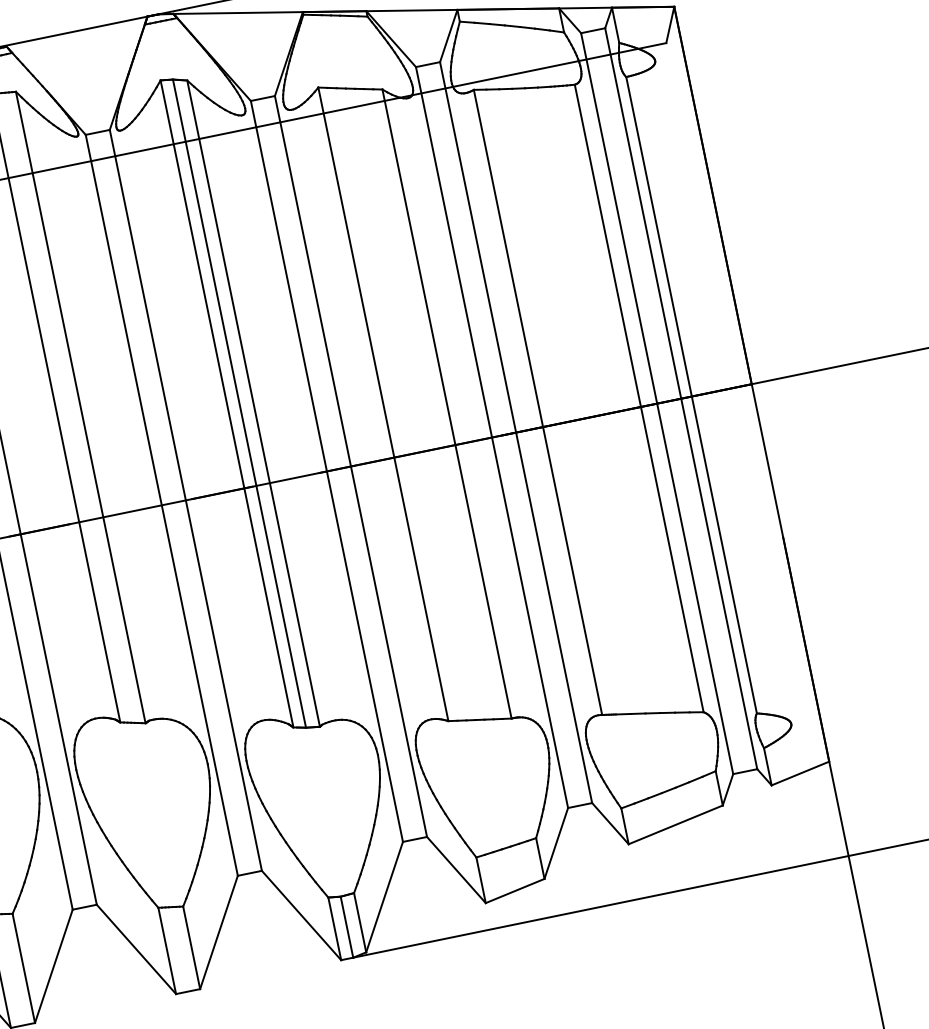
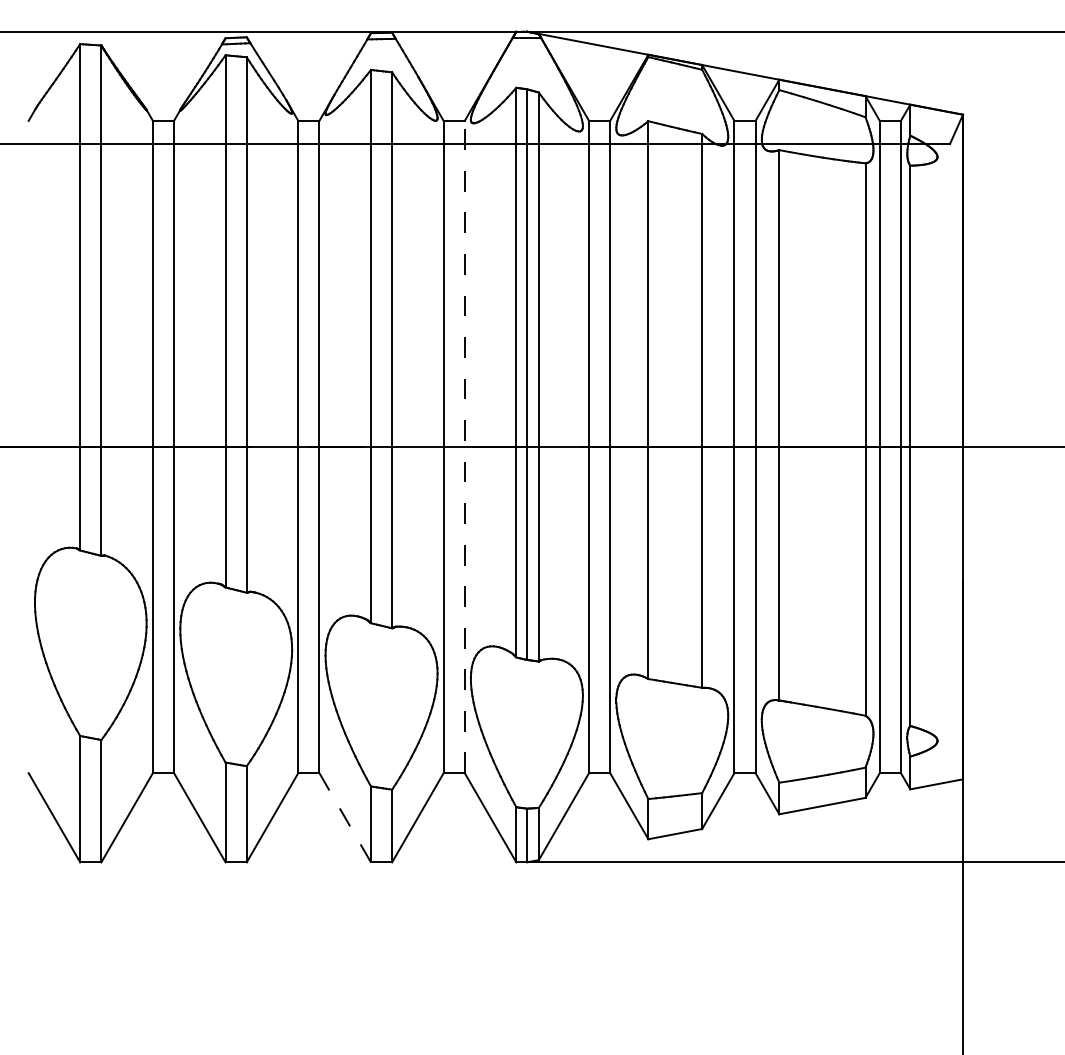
line: (185, 499) -> (464, 446), solid -> dashed
line: (136, 949) -> (345, 817), solid -> dashed

